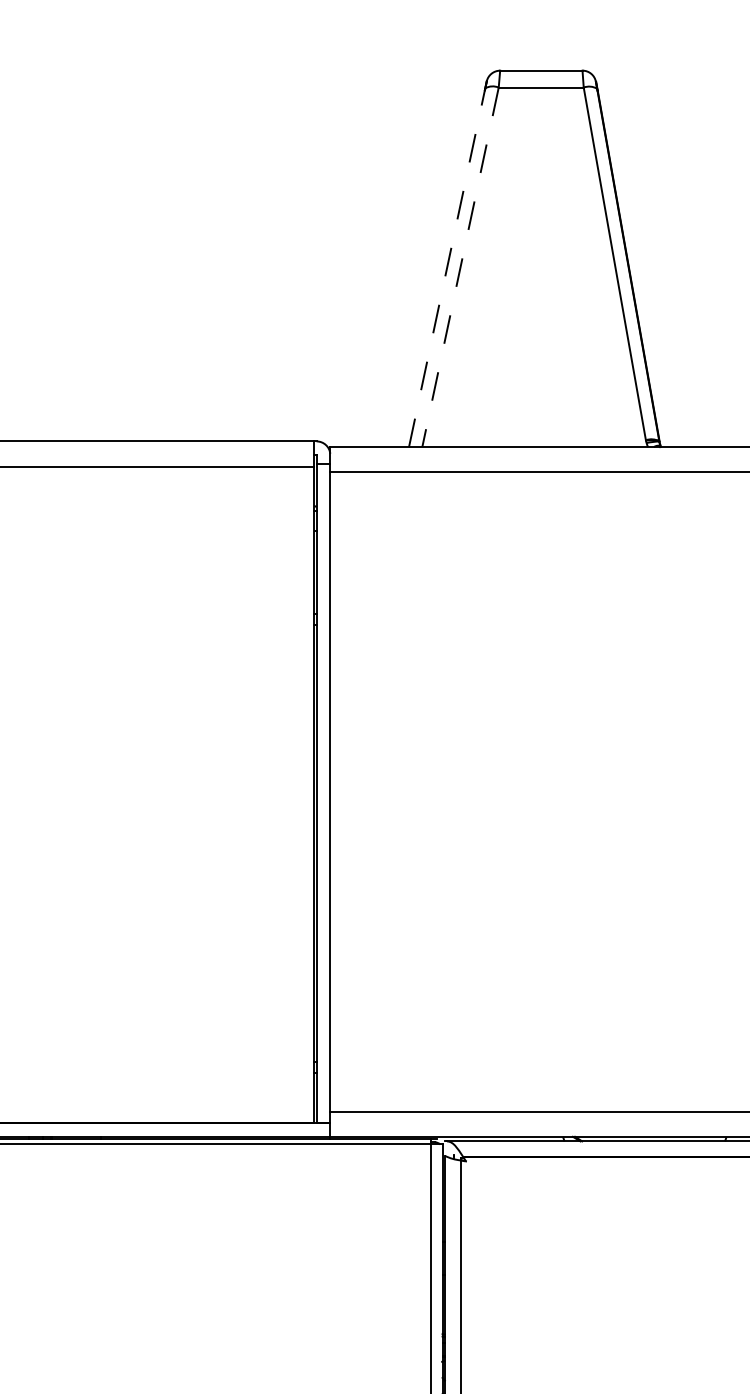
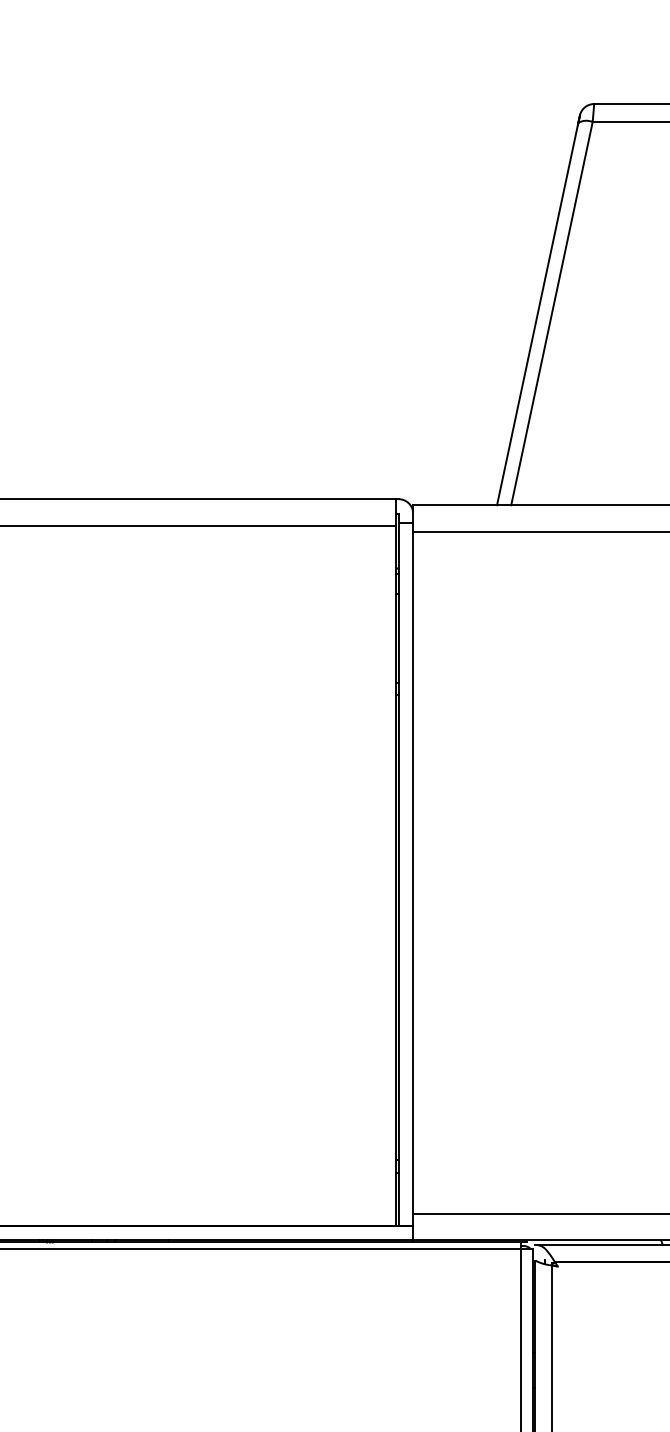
line: (447, 267) -> (538, 313), dashed -> solid
line: (460, 267) -> (551, 313), dashed -> solid

